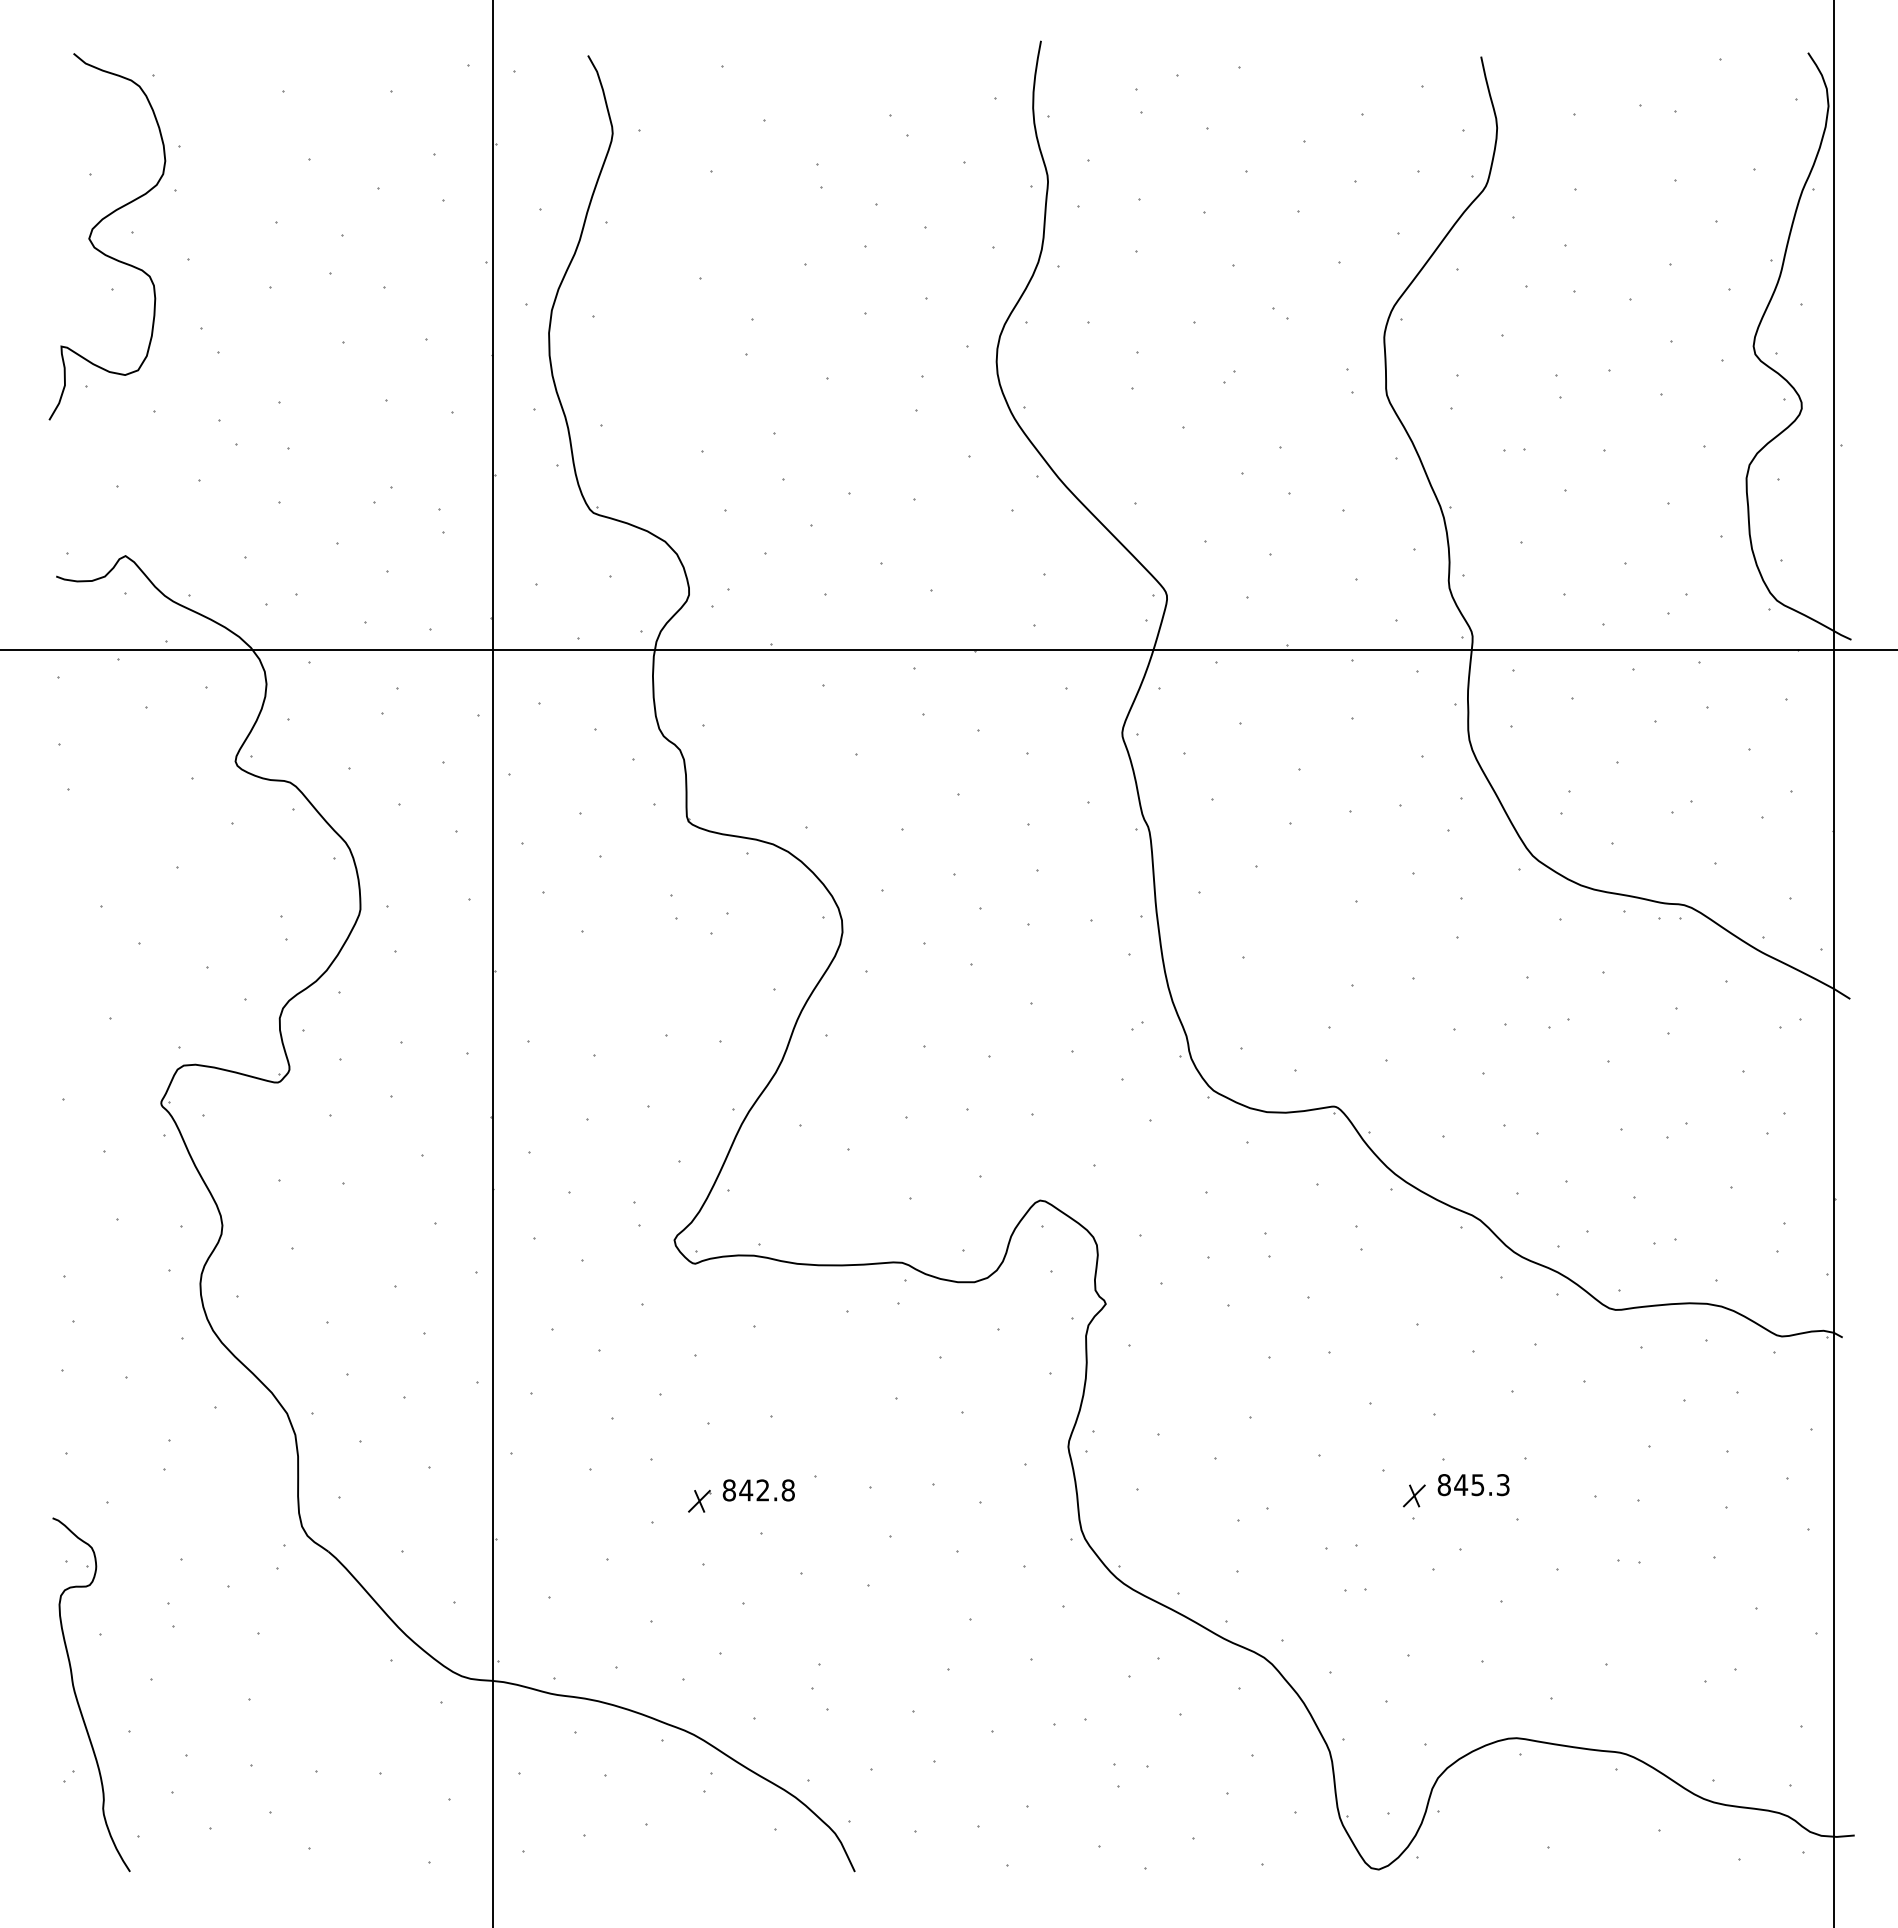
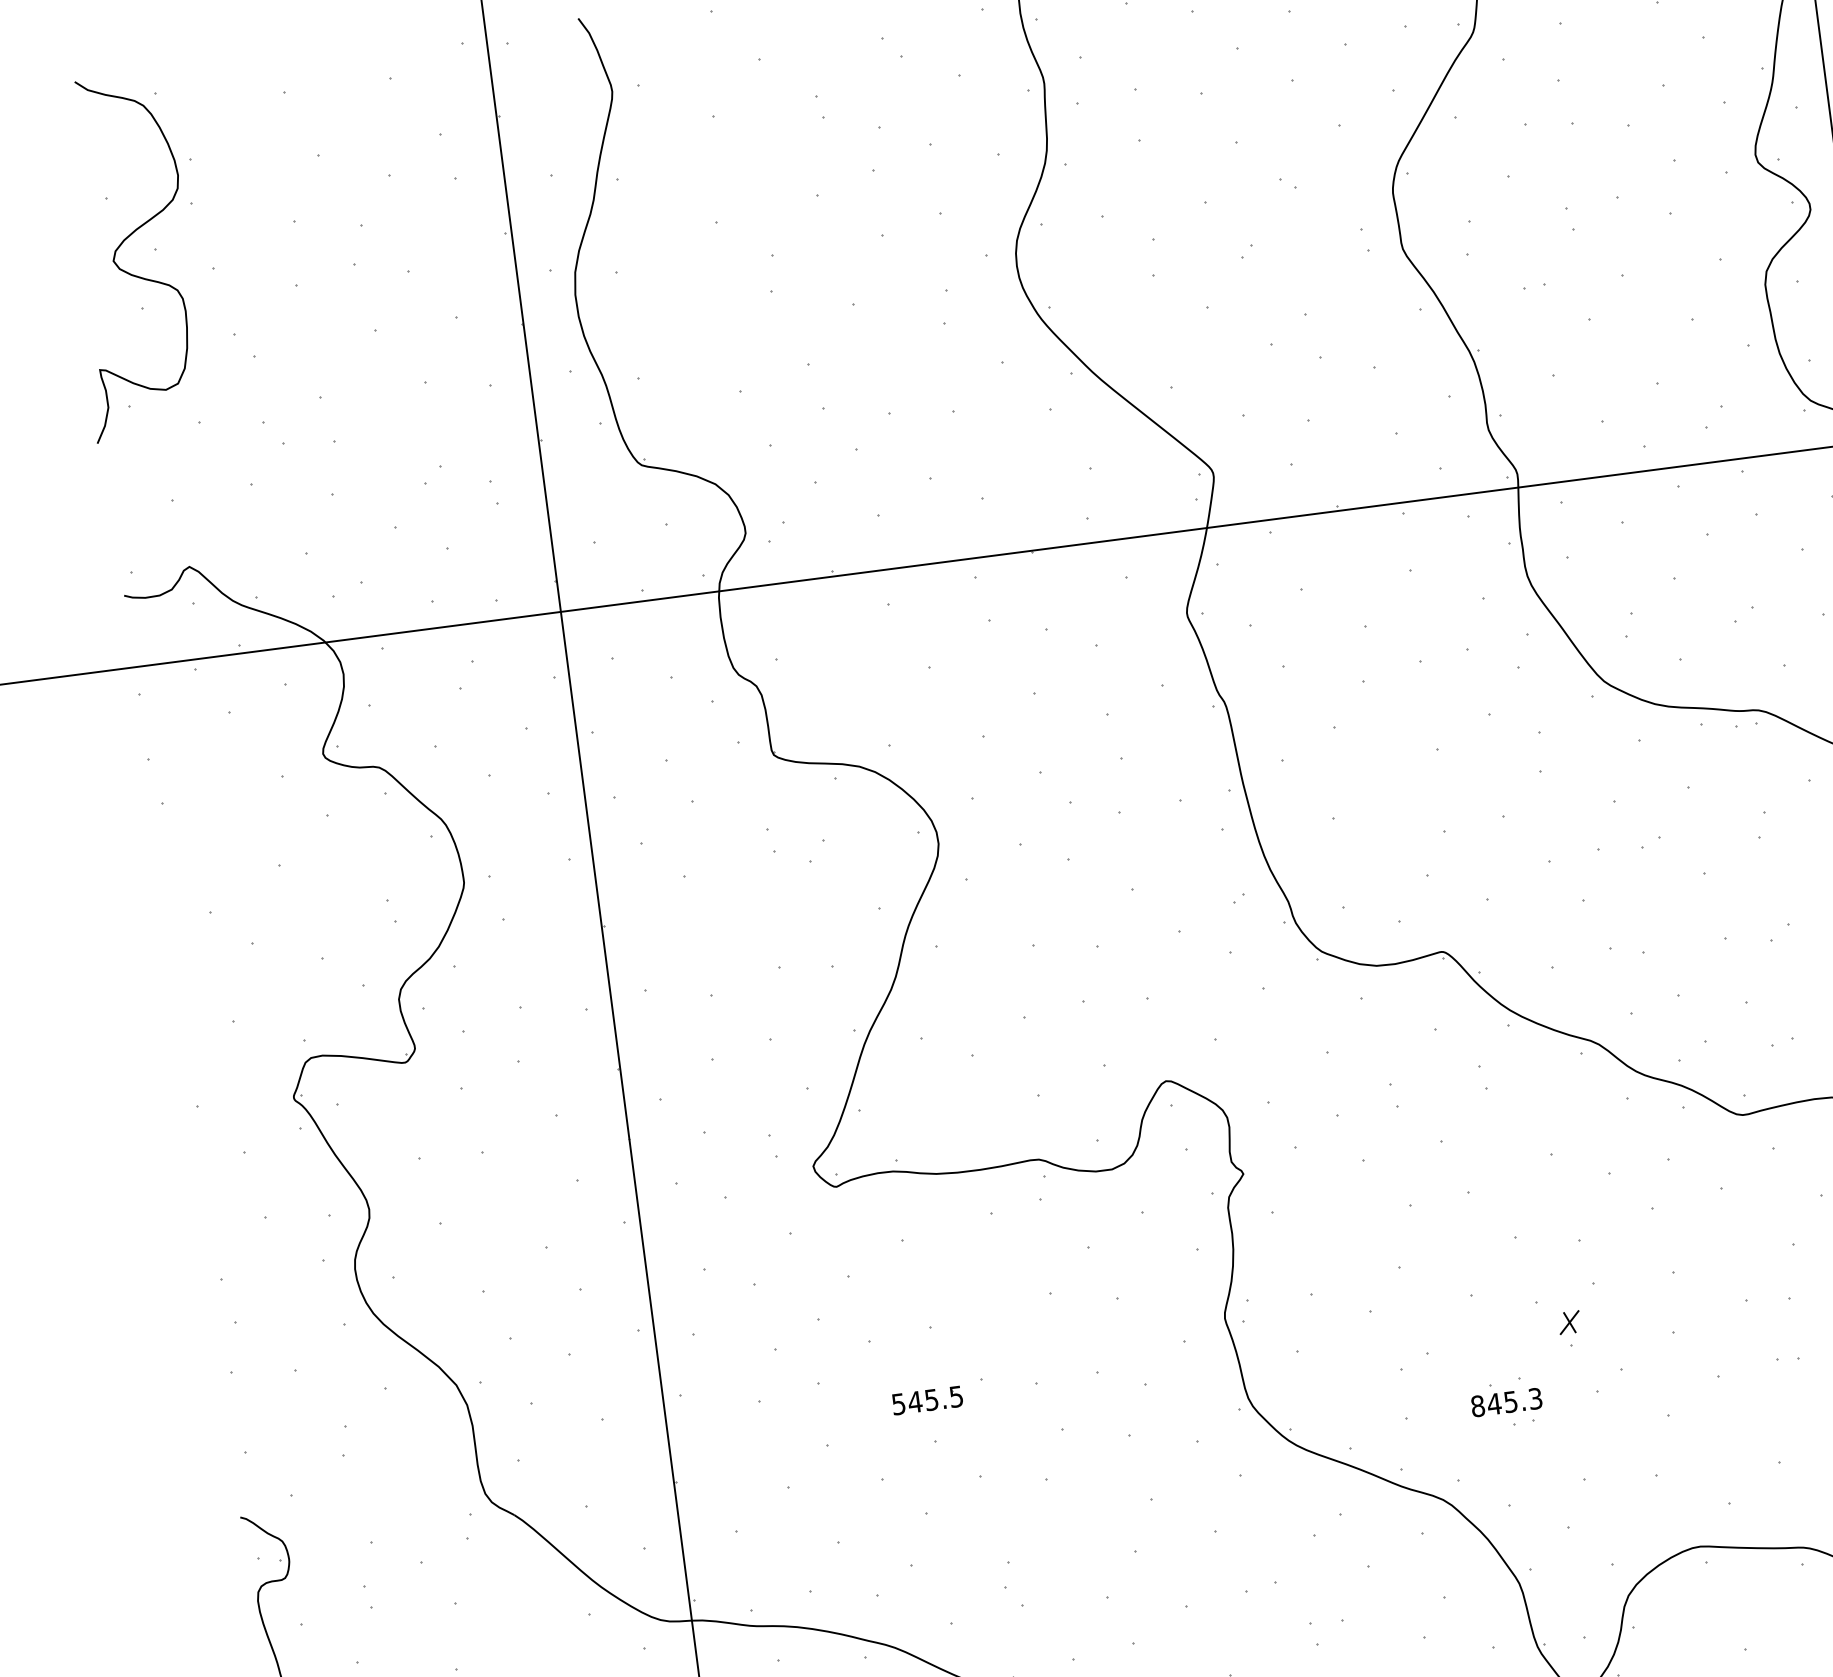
text: (1473, 1485) -> (1506, 1402), moved
text: (758, 1490) -> (927, 1400), 842.8 -> 545.5
part: (699, 1500) -> (870, 1417), removed

